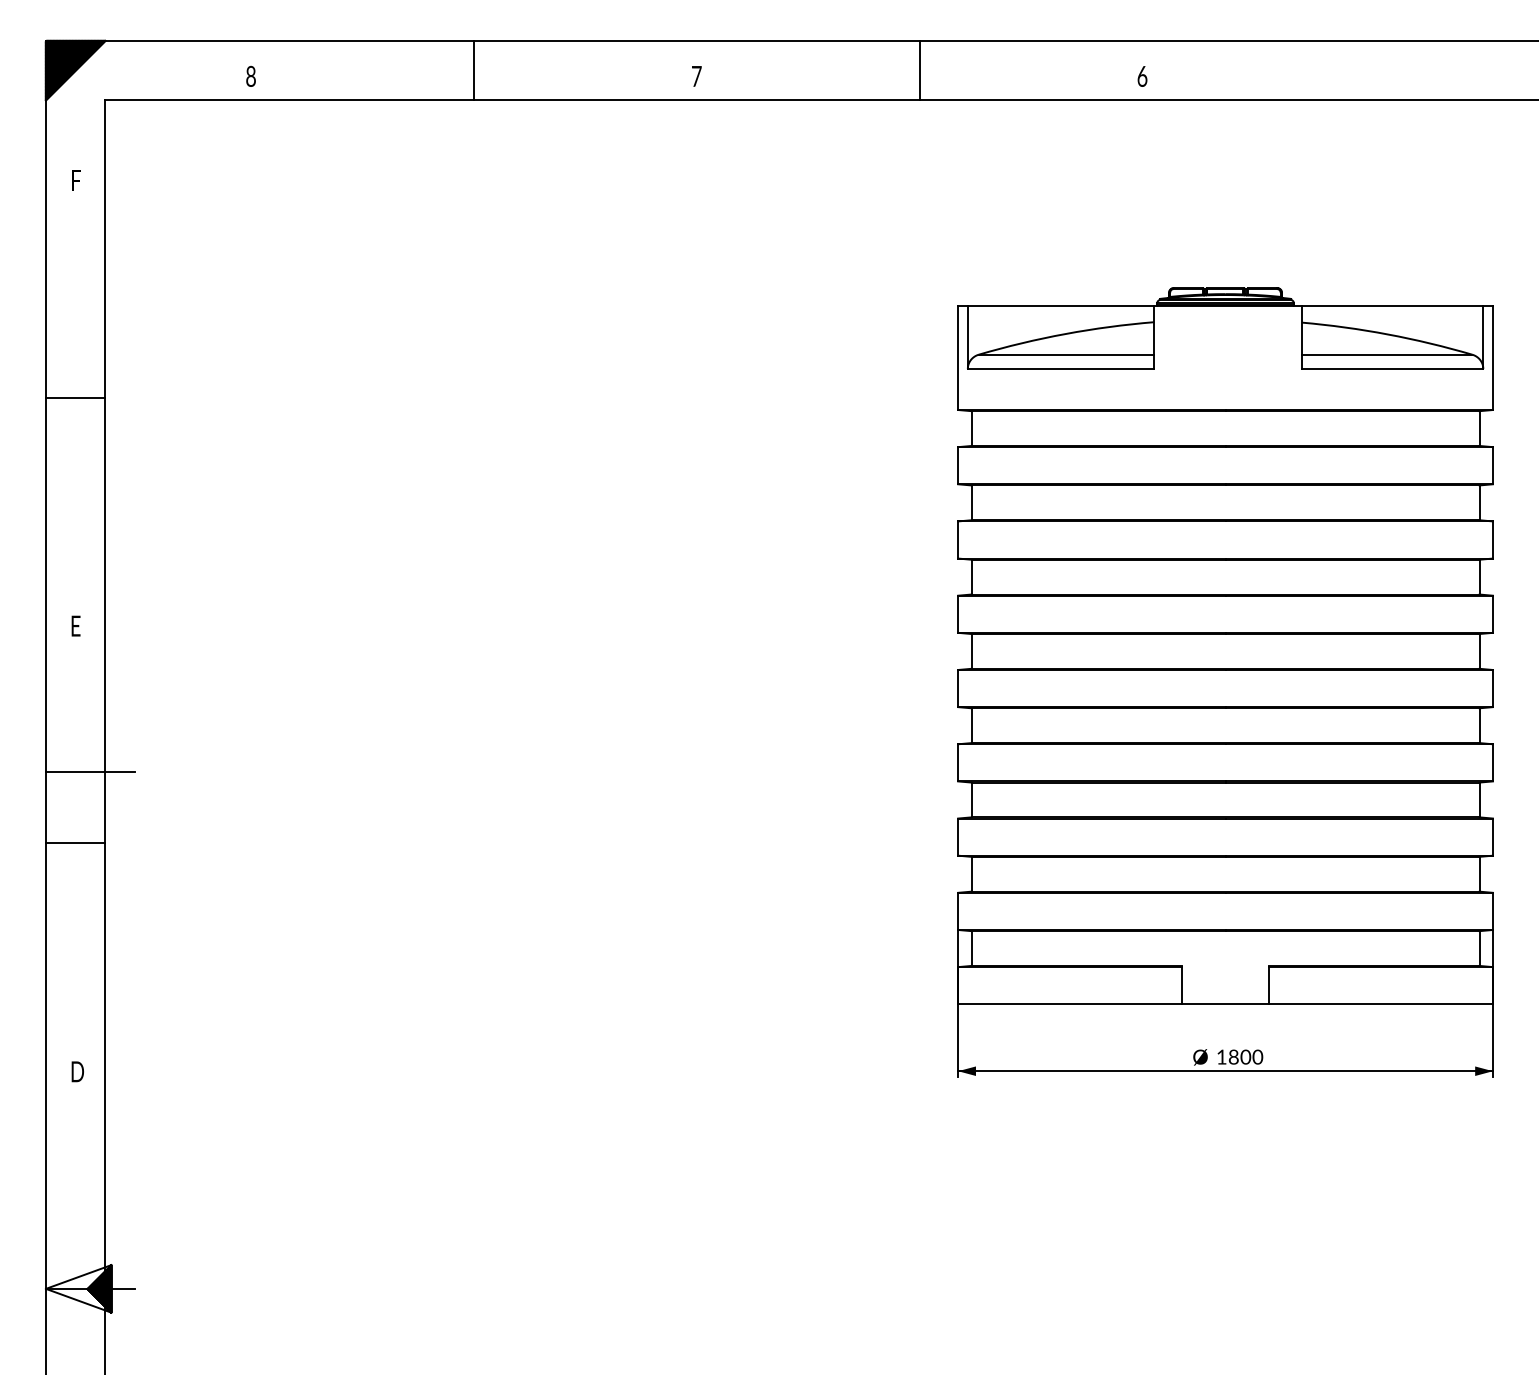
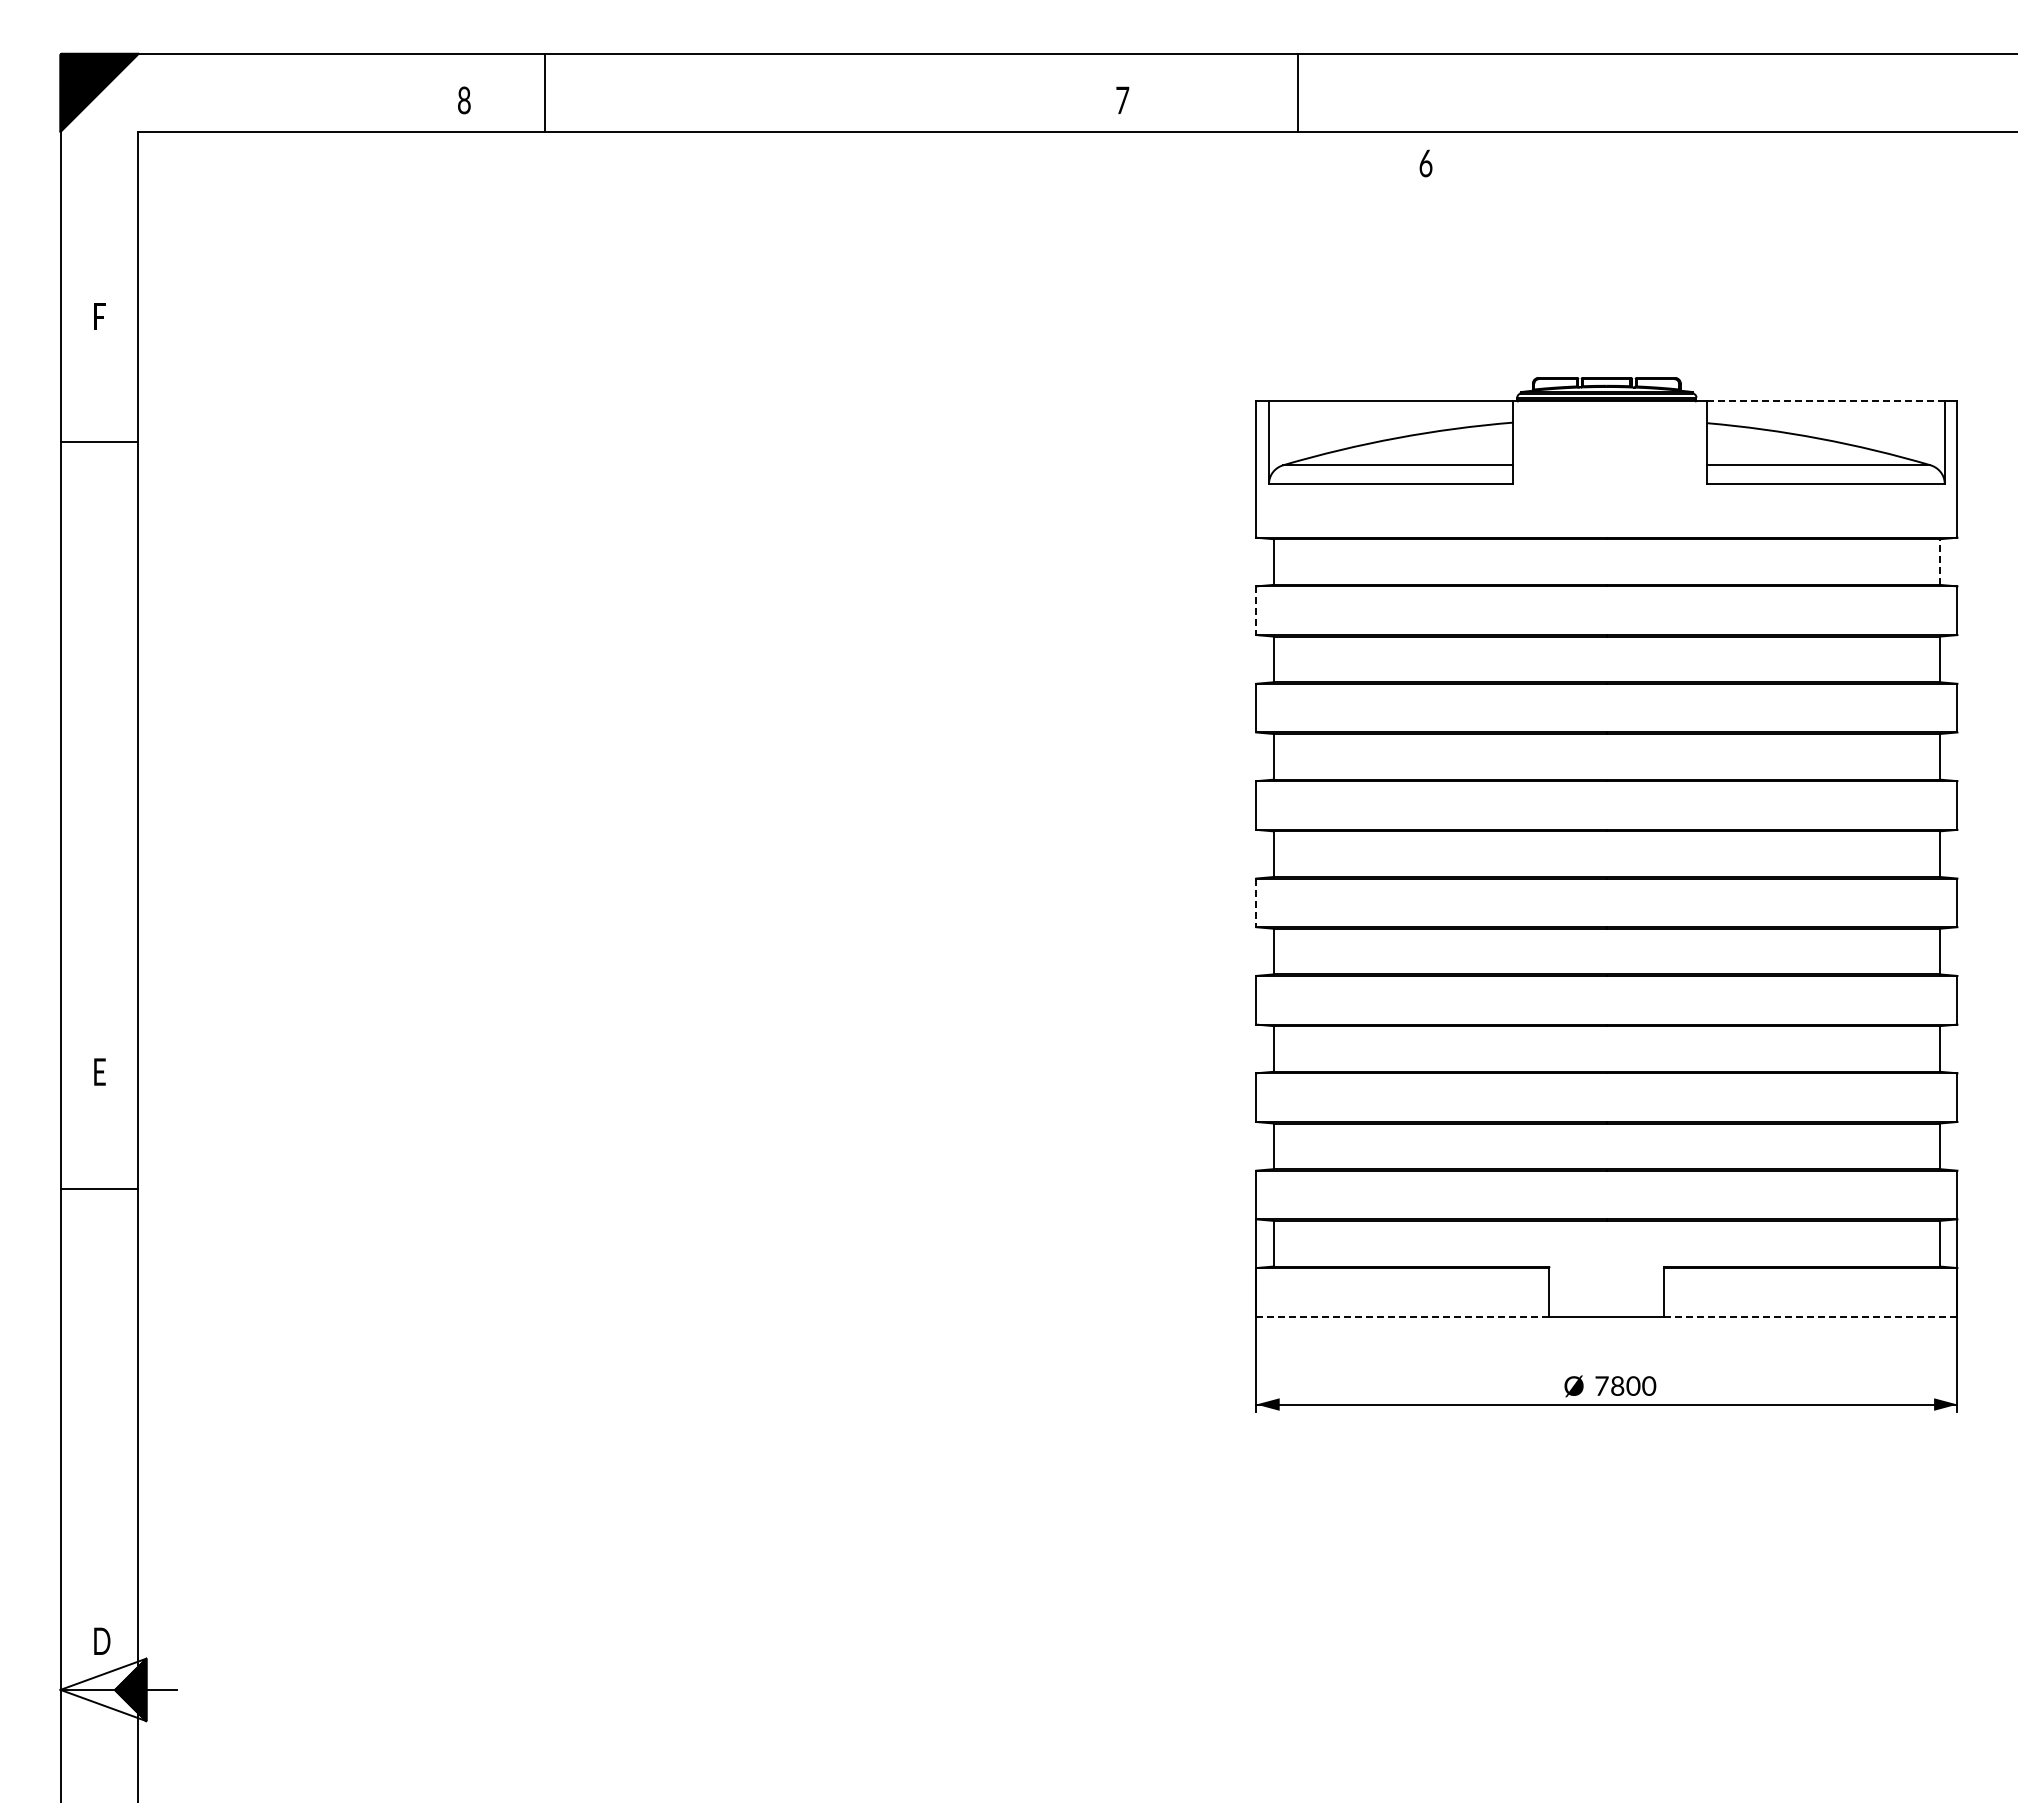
line: (473, 70) -> (545, 92), moved
line: (919, 70) -> (1297, 92), moved
text: (696, 75) -> (1122, 99), moved
text: (251, 76) -> (464, 100), moved
text: (1142, 76) -> (1425, 163), moved
text: (75, 180) -> (99, 316), moved
line: (1392, 306) -> (1825, 401), solid -> dashed
line: (75, 397) -> (99, 442), moved
line: (1479, 428) -> (1939, 562), solid -> dashed
line: (958, 466) -> (1256, 611), solid -> dashed
text: (75, 625) -> (99, 1071), moved
line: (958, 689) -> (1256, 903), solid -> dashed
line: (90, 772) -> (118, 1012), removed
line: (75, 843) -> (99, 1188), moved
line: (1069, 1004) -> (1402, 1316), solid -> dashed
line: (1380, 1004) -> (1810, 1316), solid -> dashed
text: (1221, 1056) -> (1601, 1385), 1800 -> 7800
text: (78, 1071) -> (102, 1640), moved

